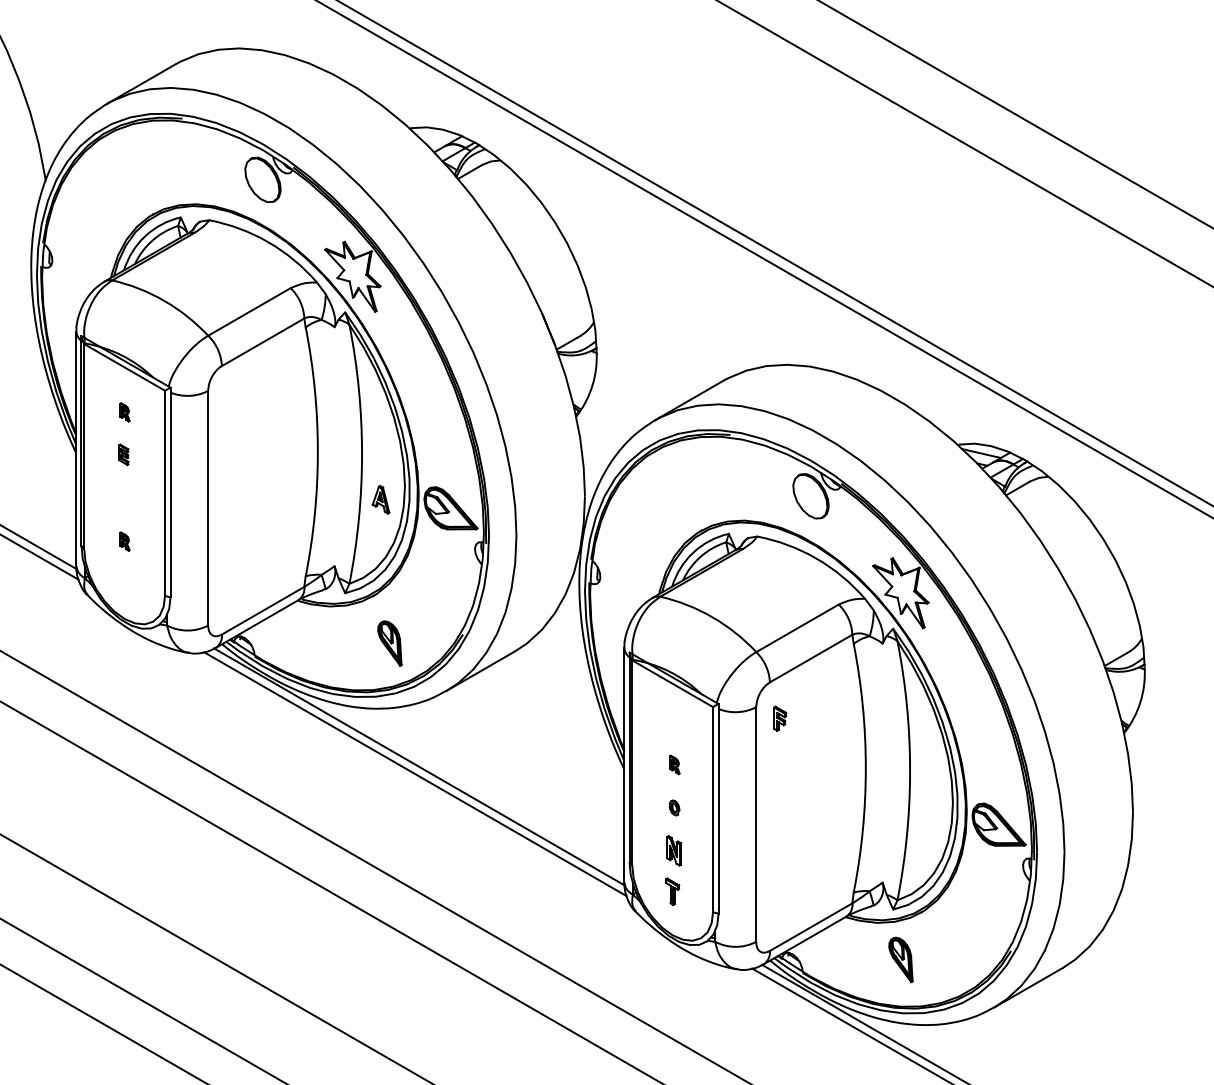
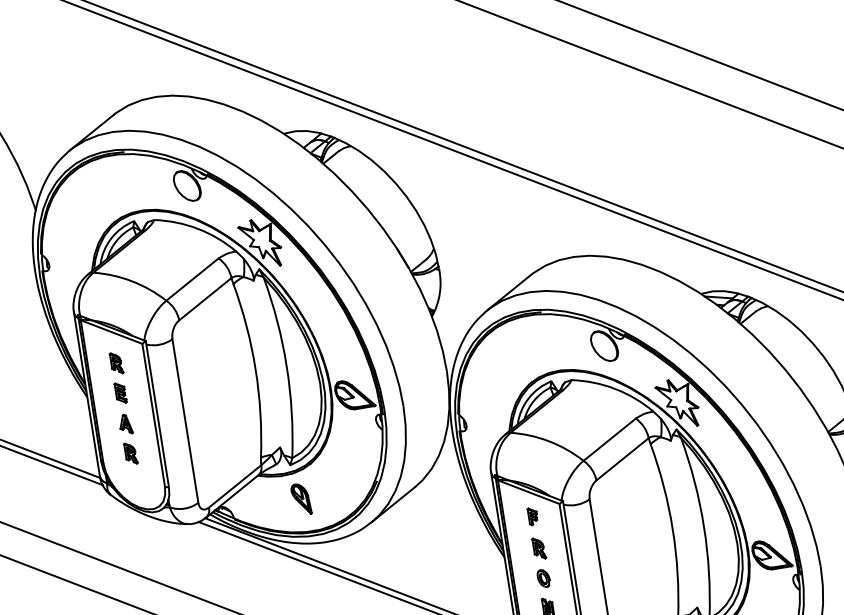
part: (124, 412) -> (116, 363), size x1.67
part: (123, 454) -> (120, 392), size x1.43
part: (380, 499) -> (125, 424), moved
part: (124, 541) -> (130, 453), size x1.67
part: (389, 643) -> (300, 499), moved
part: (780, 718) -> (533, 516), moved
part: (674, 764) -> (538, 548), size x1.67
part: (674, 807) -> (543, 578), size x1.67

